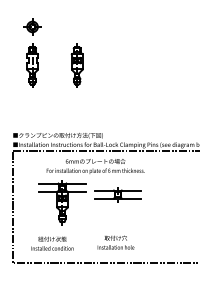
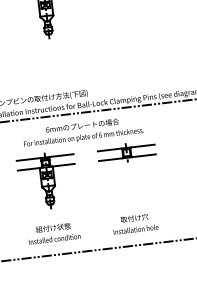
part: (117, 194) -> (126, 152), moved
text: (115, 242) -> (134, 223), moved
text: (52, 243) -> (54, 233), moved

